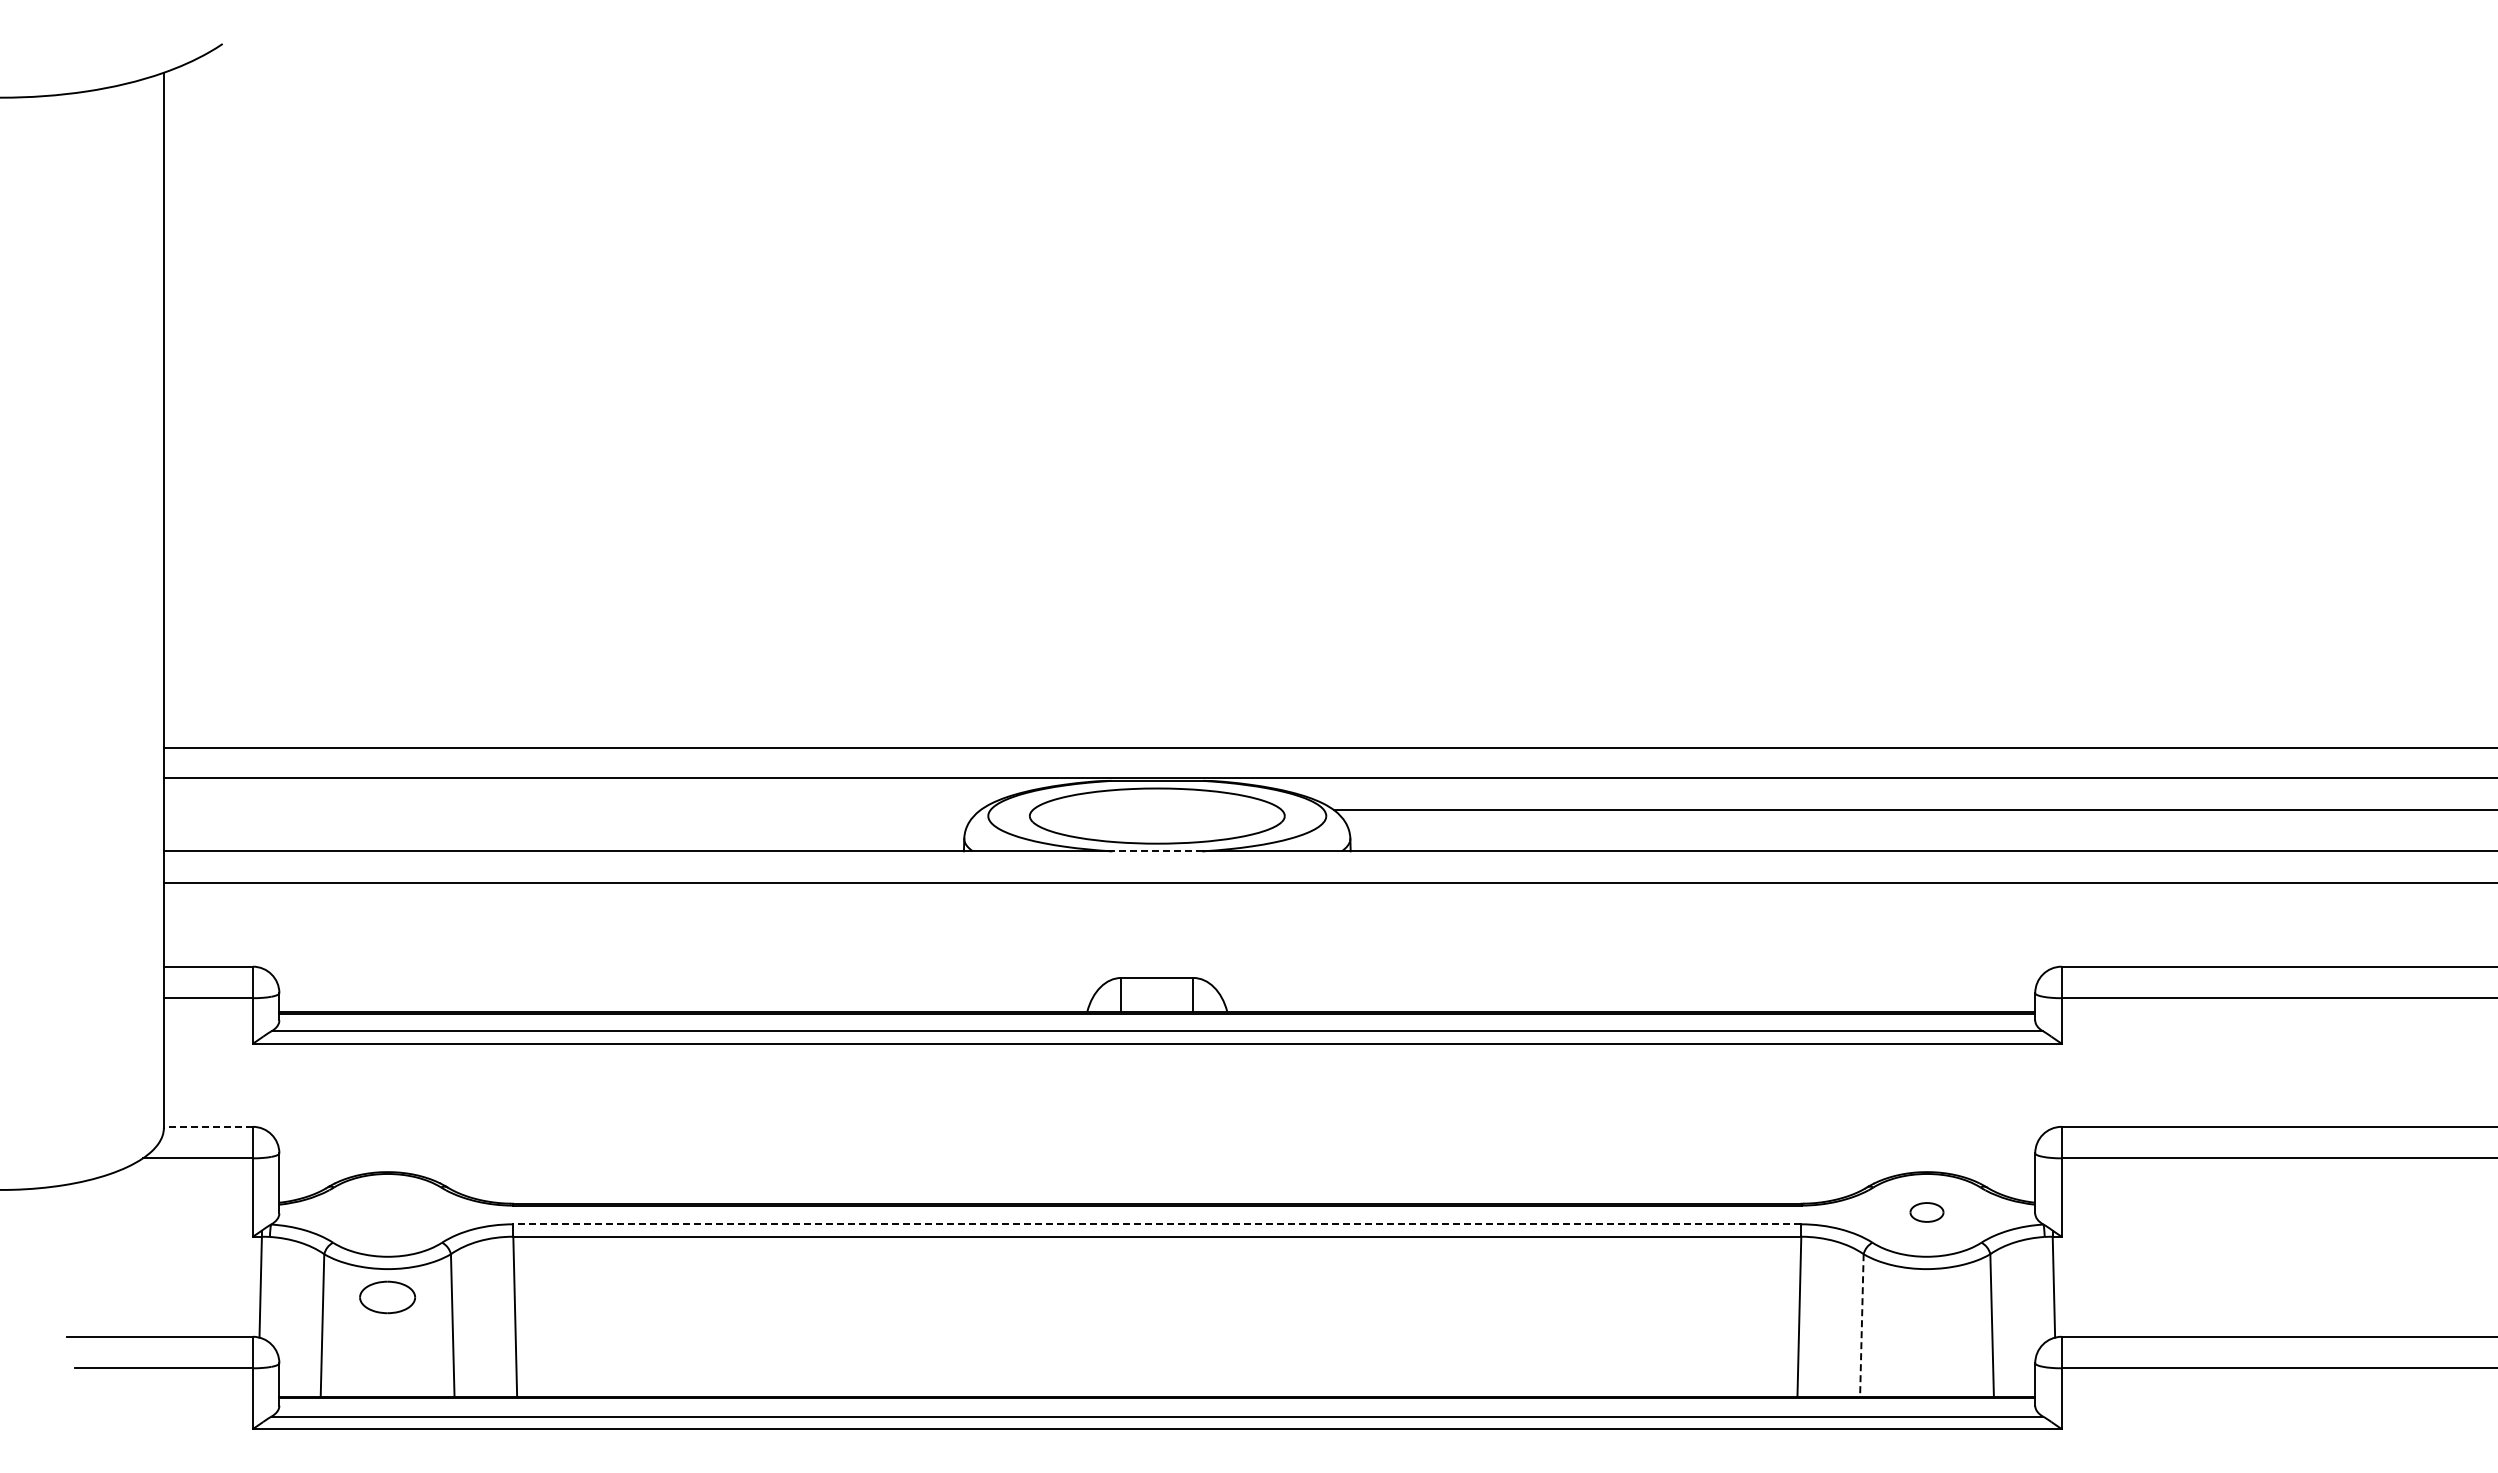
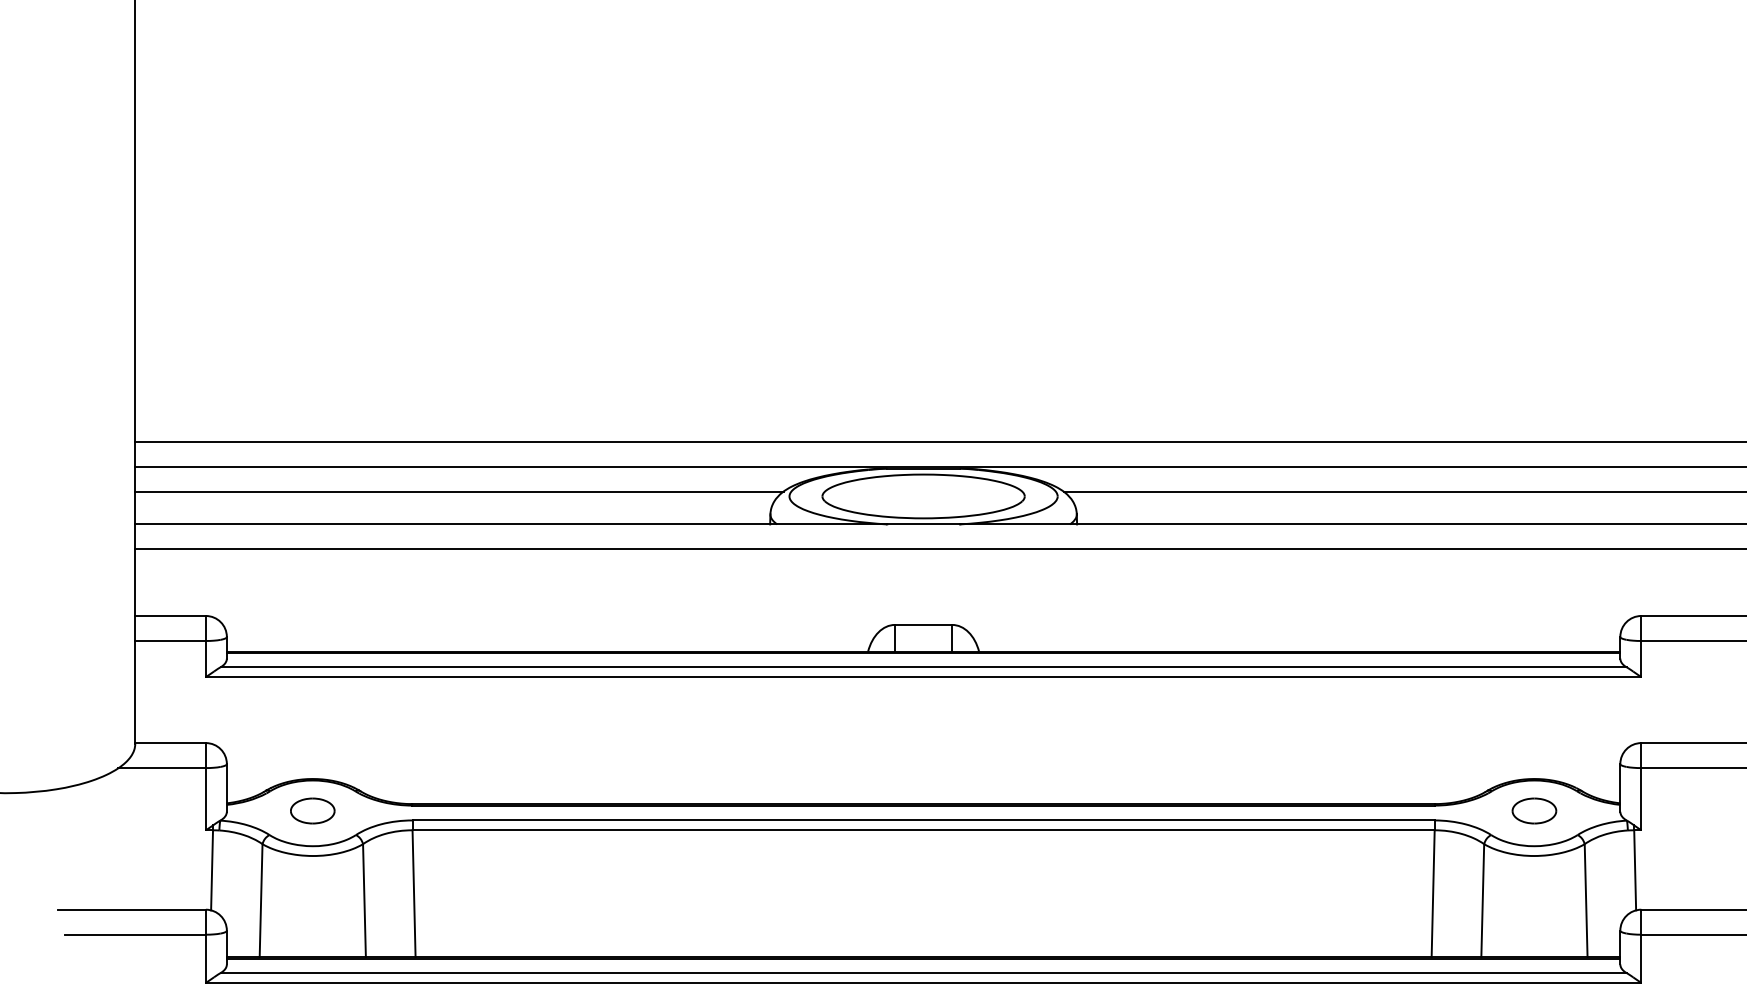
line: (571, 809) -> (458, 491), added
line: (1157, 851) -> (923, 524), dashed -> solid
line: (207, 1126) -> (169, 742), dashed -> solid
part: (1926, 1212) -> (1534, 811), size x1.67
line: (1157, 1224) -> (923, 820), dashed -> solid
part: (387, 1297) -> (312, 811), moved
line: (1861, 1325) -> (1482, 900), dashed -> solid

